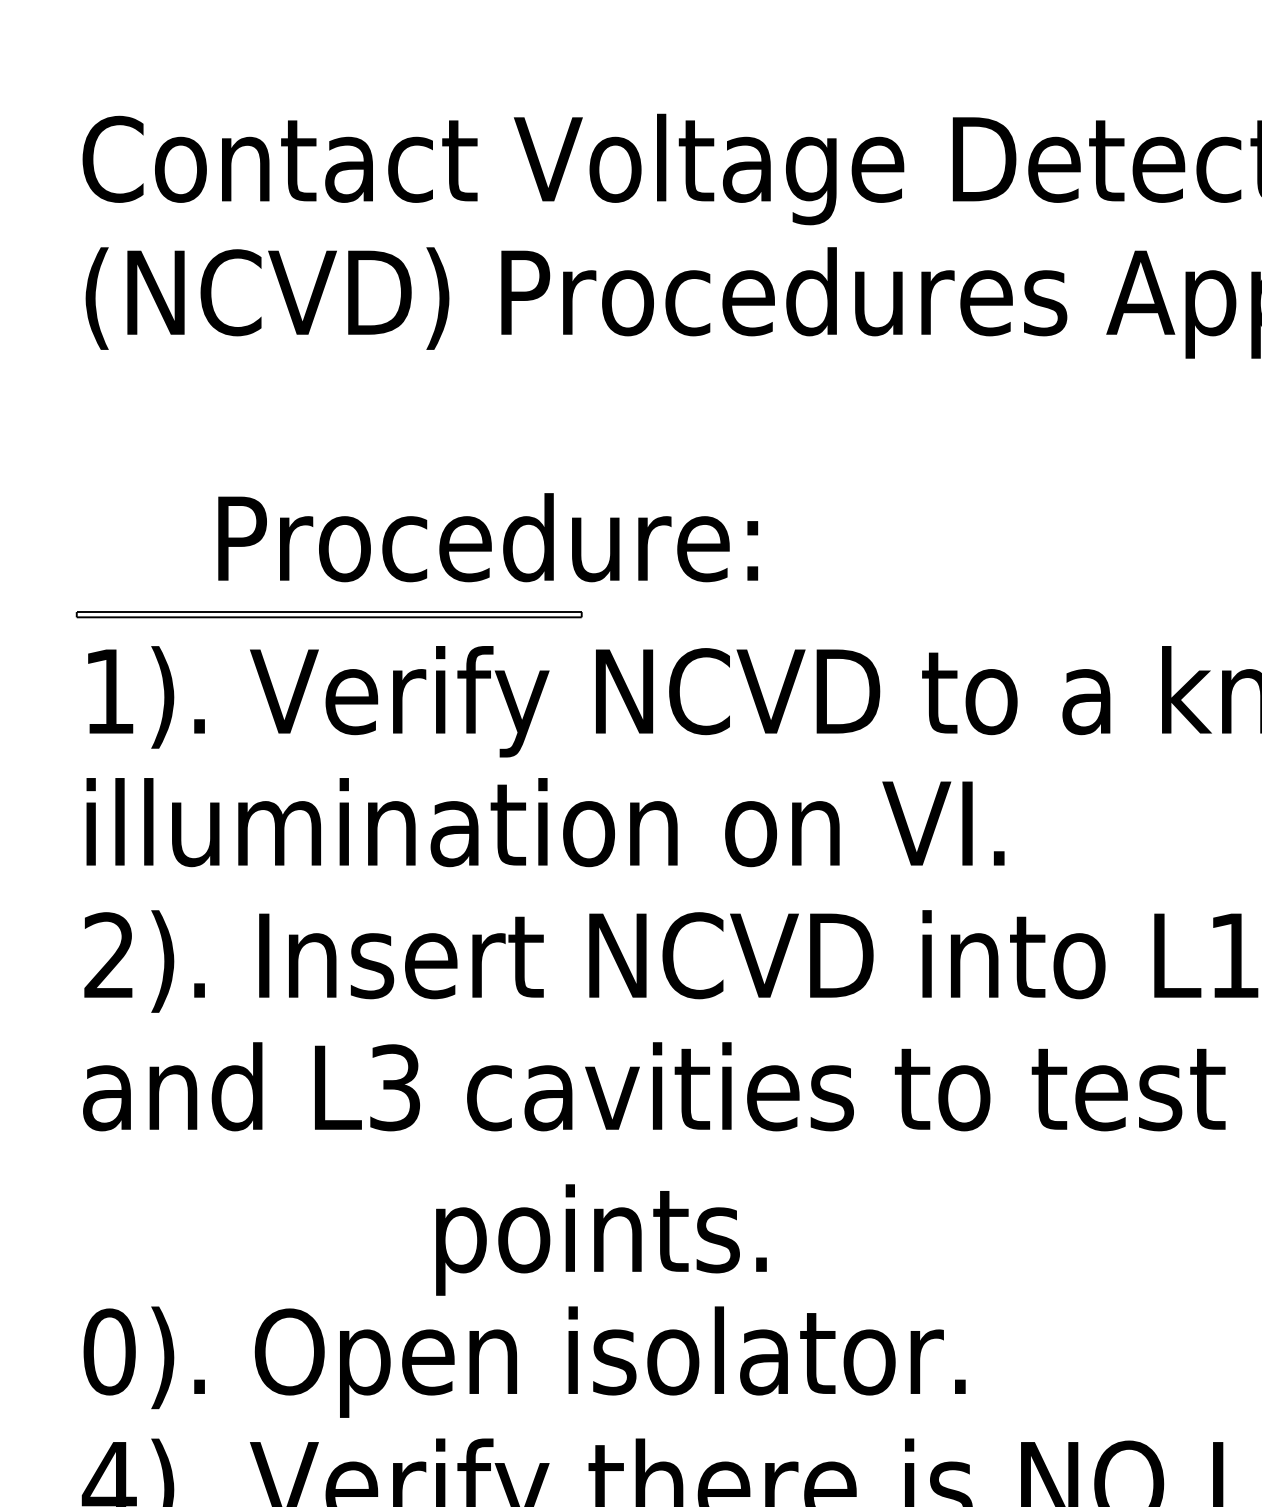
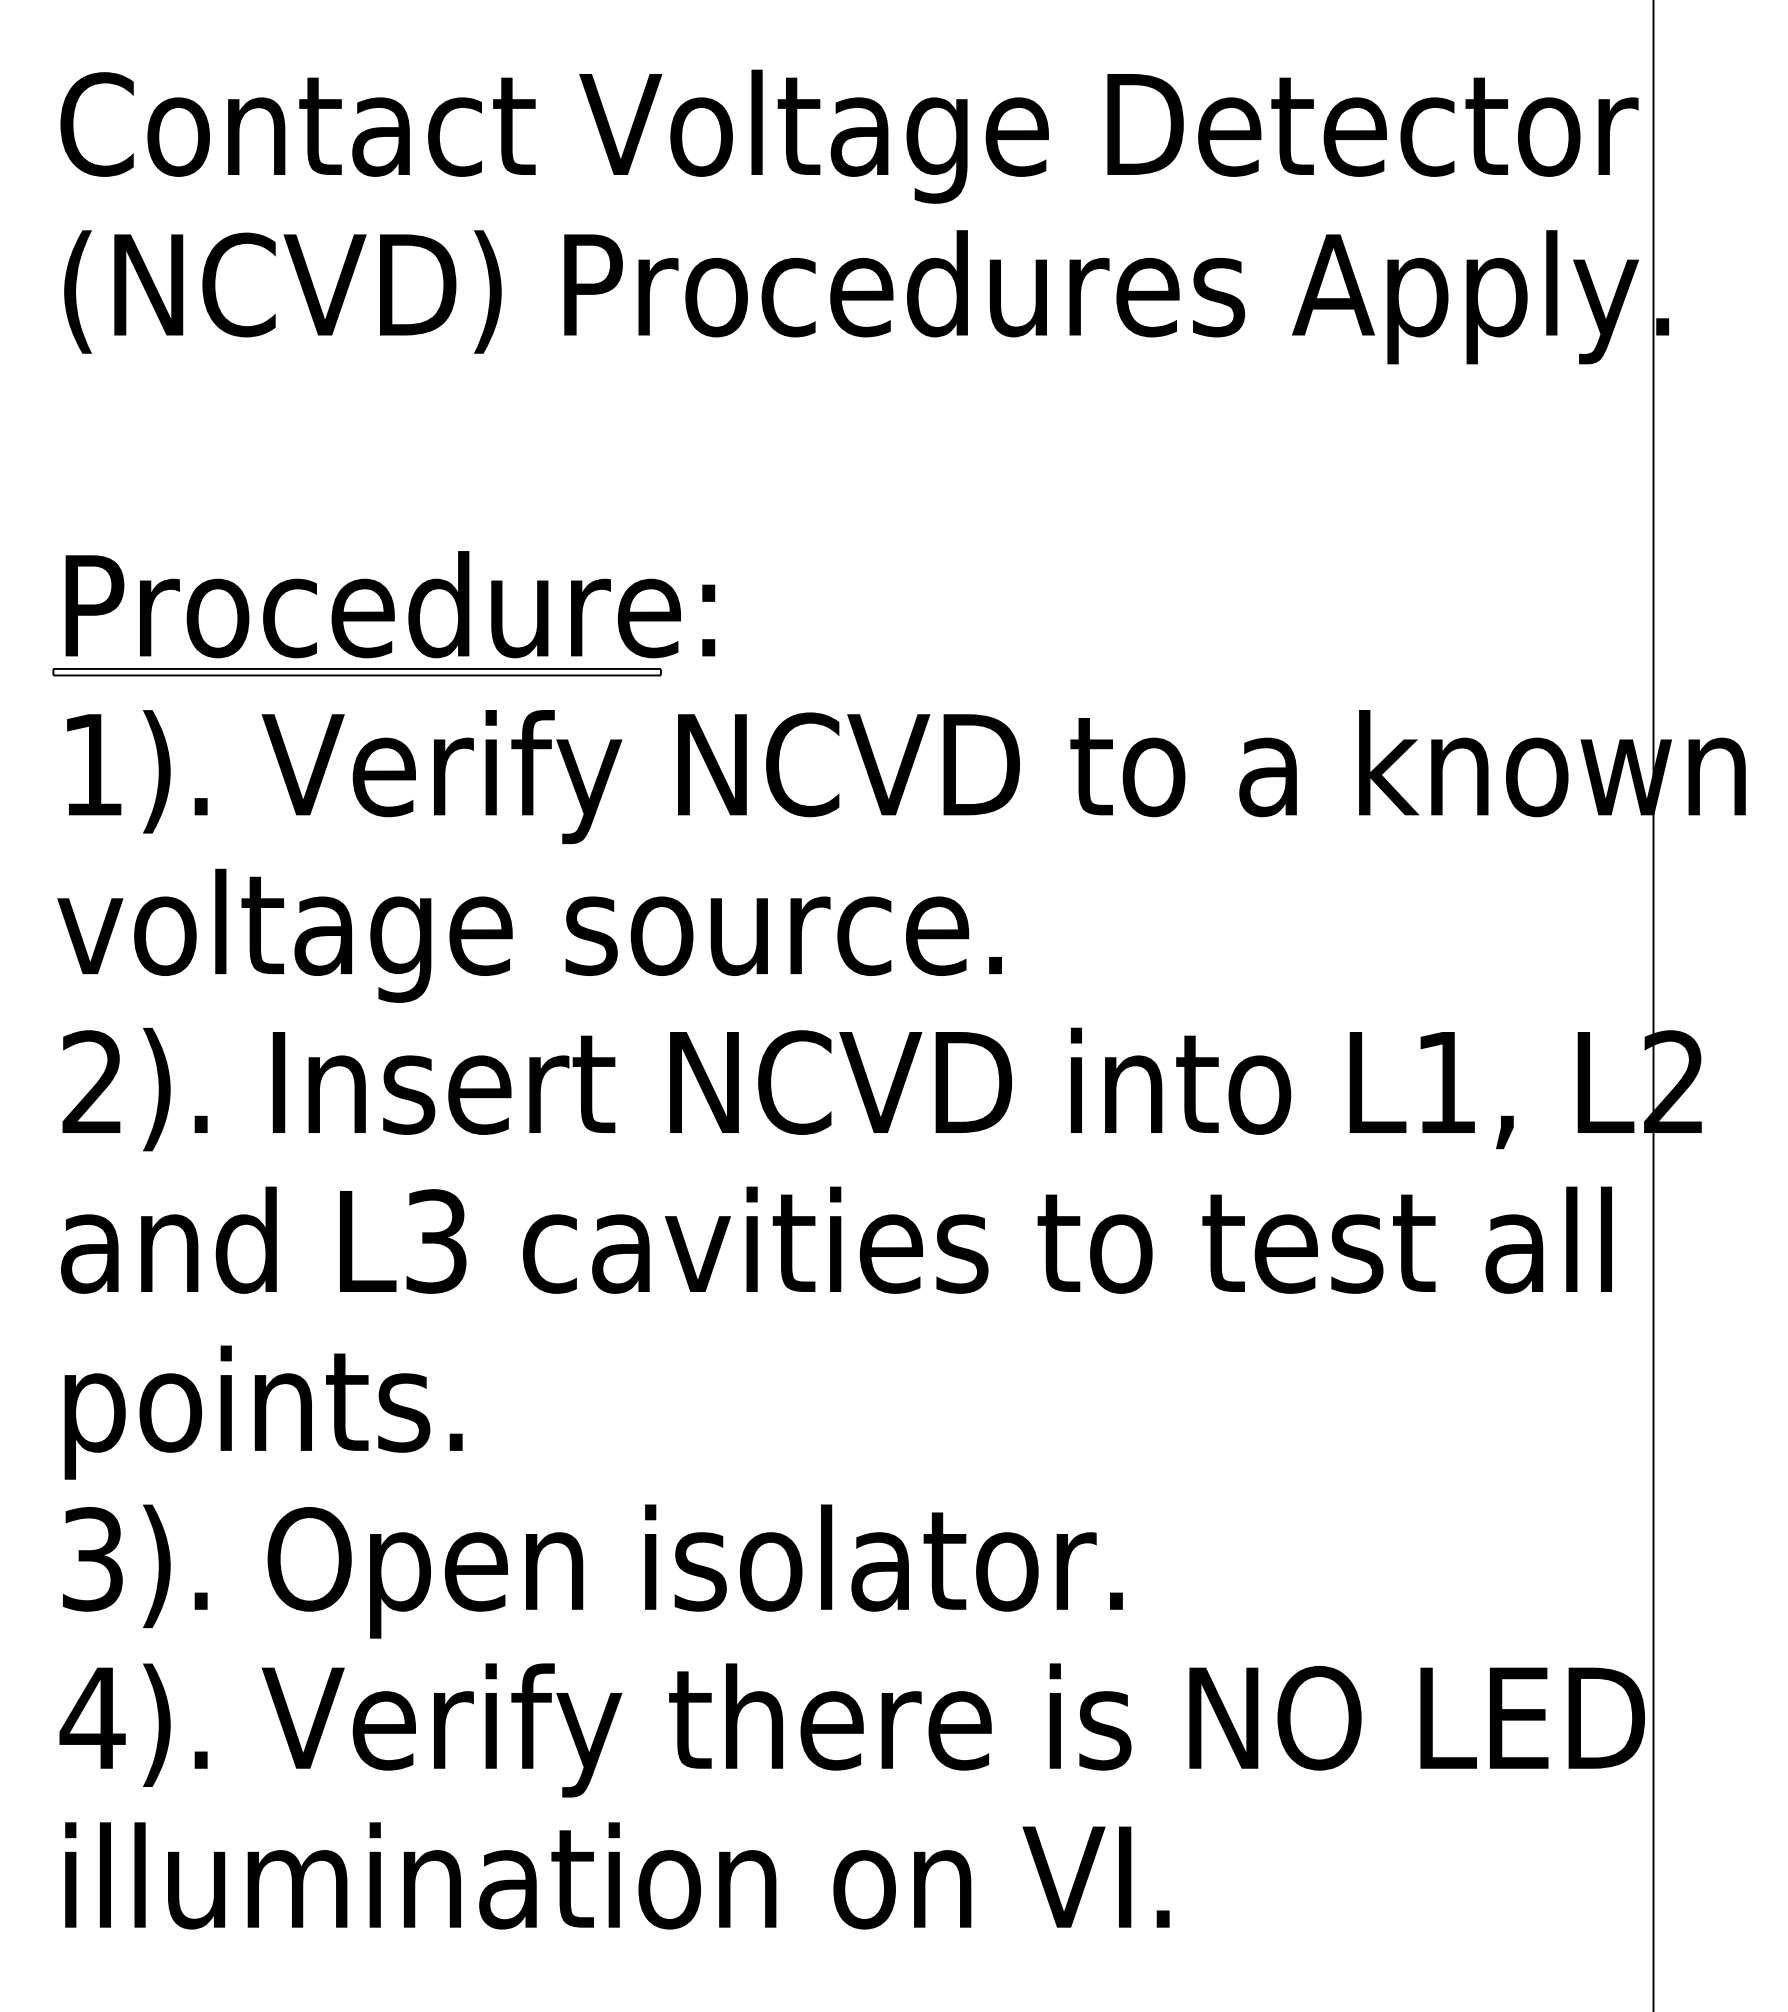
text: (488, 537) -> (390, 604), moved
text: (542, 833) -> (613, 935), illumination on VI. -> voltage source.
text: (601, 1239) -> (263, 1412), moved
text: (109, 1352) -> (92, 1559), 0). -> 3).

